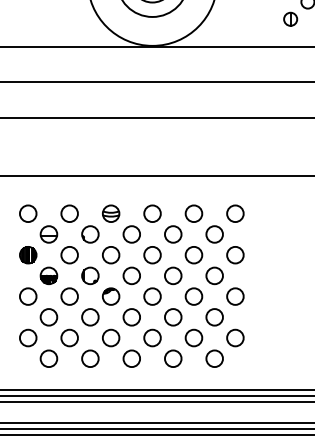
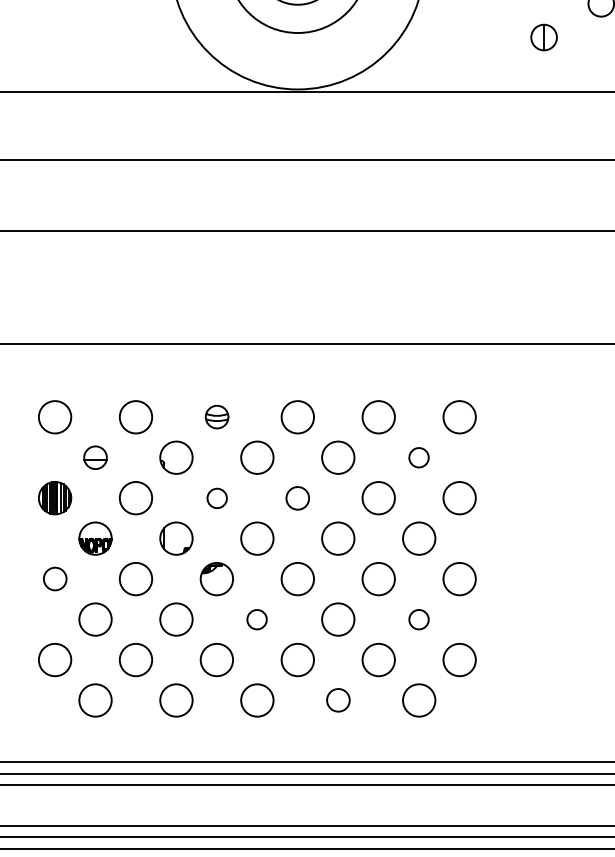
part: (290, 18) -> (543, 35), moved
part: (111, 213) -> (217, 416), size x0.7
part: (48, 234) -> (94, 457), size x0.7
circle: (214, 234) -> (418, 457), size x0.6
circle: (111, 255) -> (217, 498), size x0.6
circle: (152, 255) -> (297, 498), size x0.7
circle: (28, 296) -> (55, 578), size x0.7
circle: (131, 317) -> (256, 619), size x0.6
circle: (214, 317) -> (418, 619), size x0.6
circle: (173, 358) -> (338, 699), size x0.7

